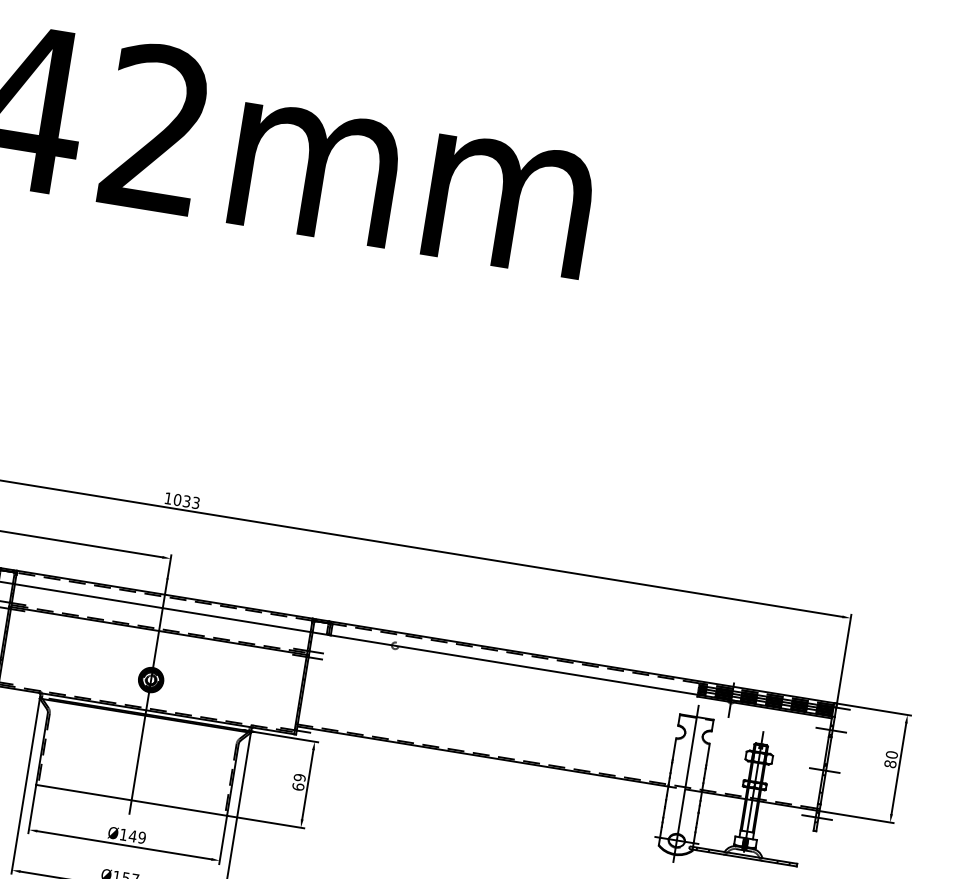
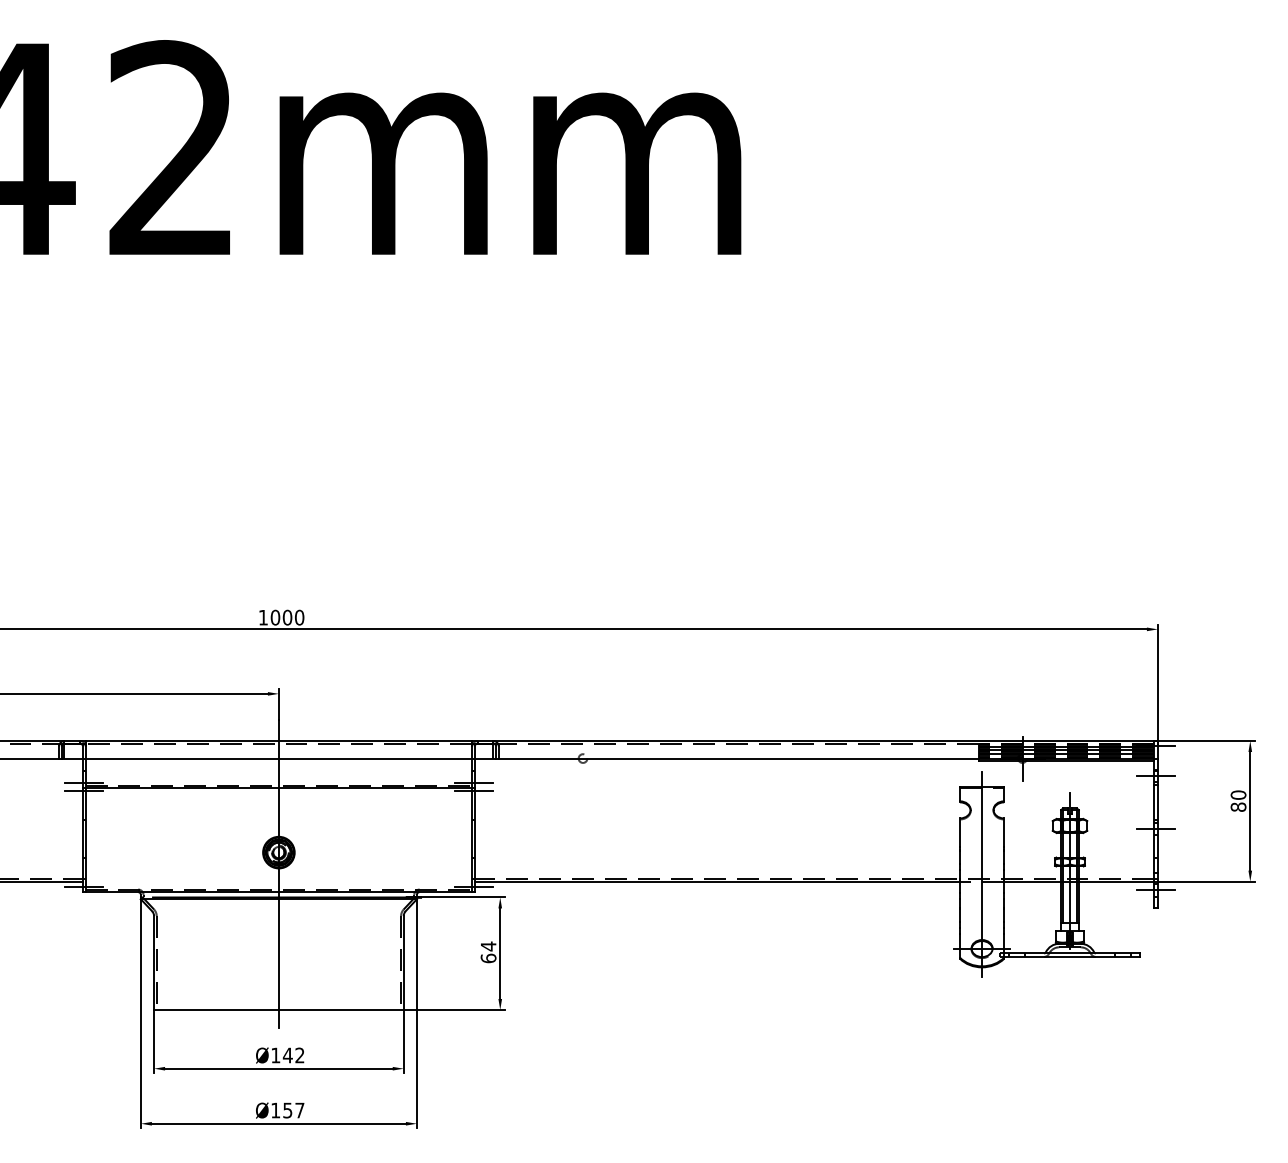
text: (191, 502) -> (293, 617), 1033 -> 1000
text: (299, 777) -> (488, 946), 69 -> 64
text: (141, 837) -> (299, 1055), 149 -> 142

